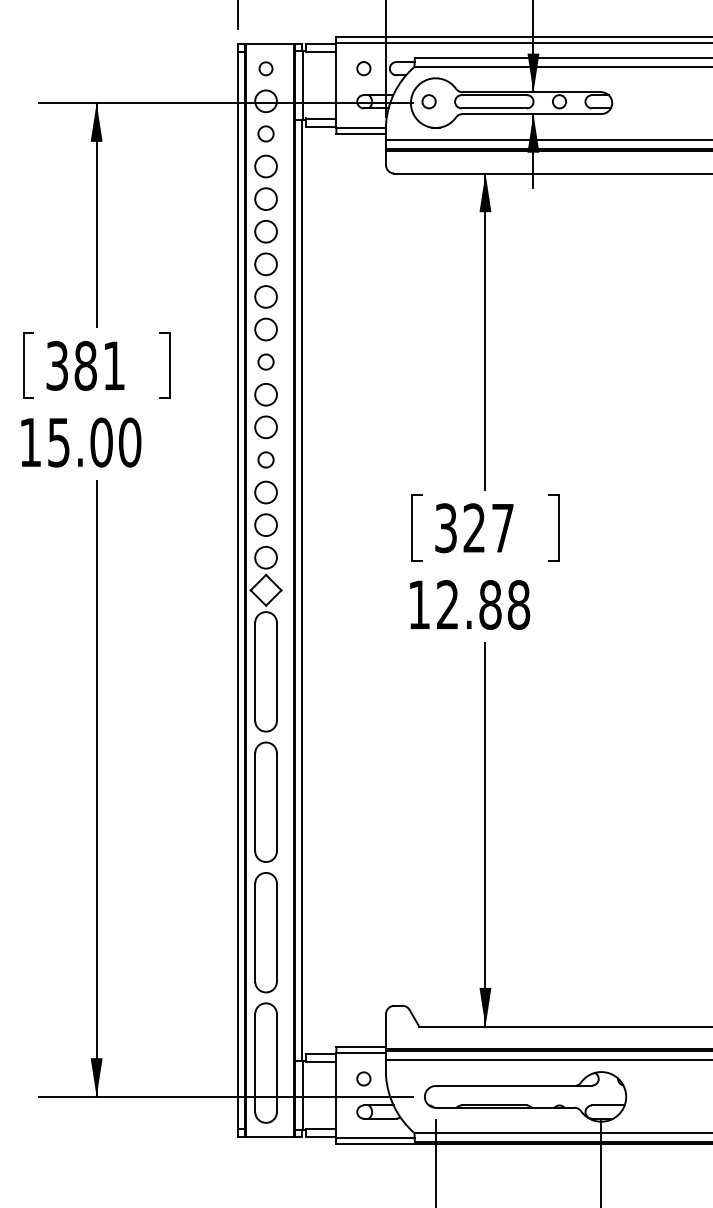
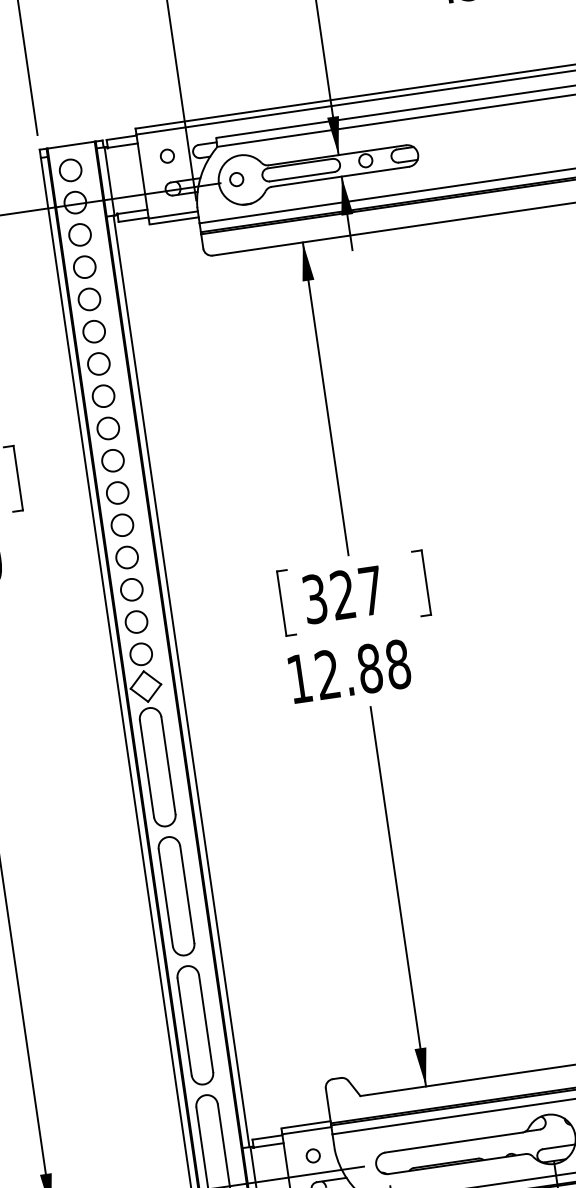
circle: (265, 68) -> (70, 170), size x1.67
circle: (265, 133) -> (79, 234), size x1.43
circle: (265, 361) -> (112, 460), size x1.43
circle: (265, 459) -> (126, 557), size x1.43

